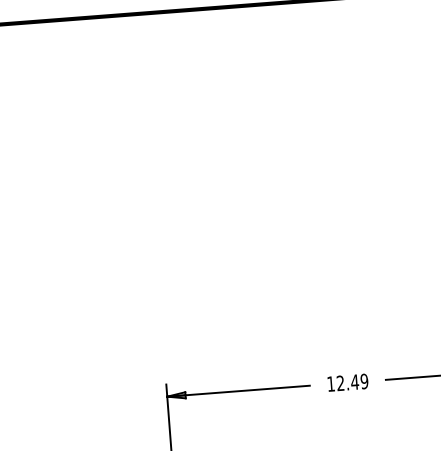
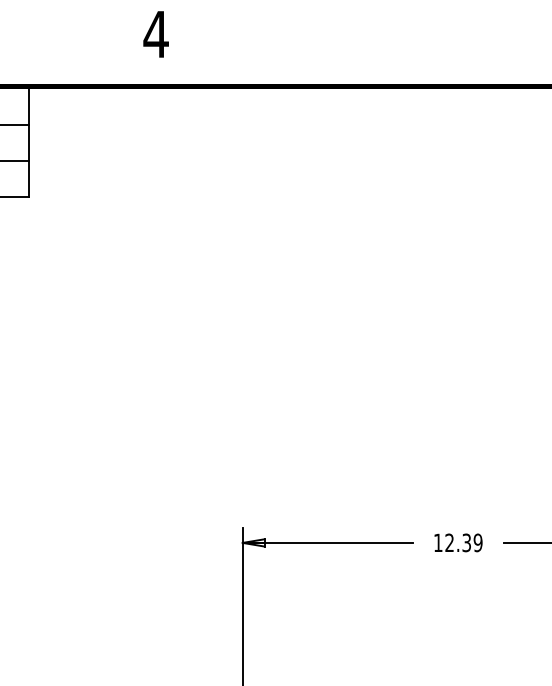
text: (354, 381) -> (466, 542), 12.49 -> 12.39

